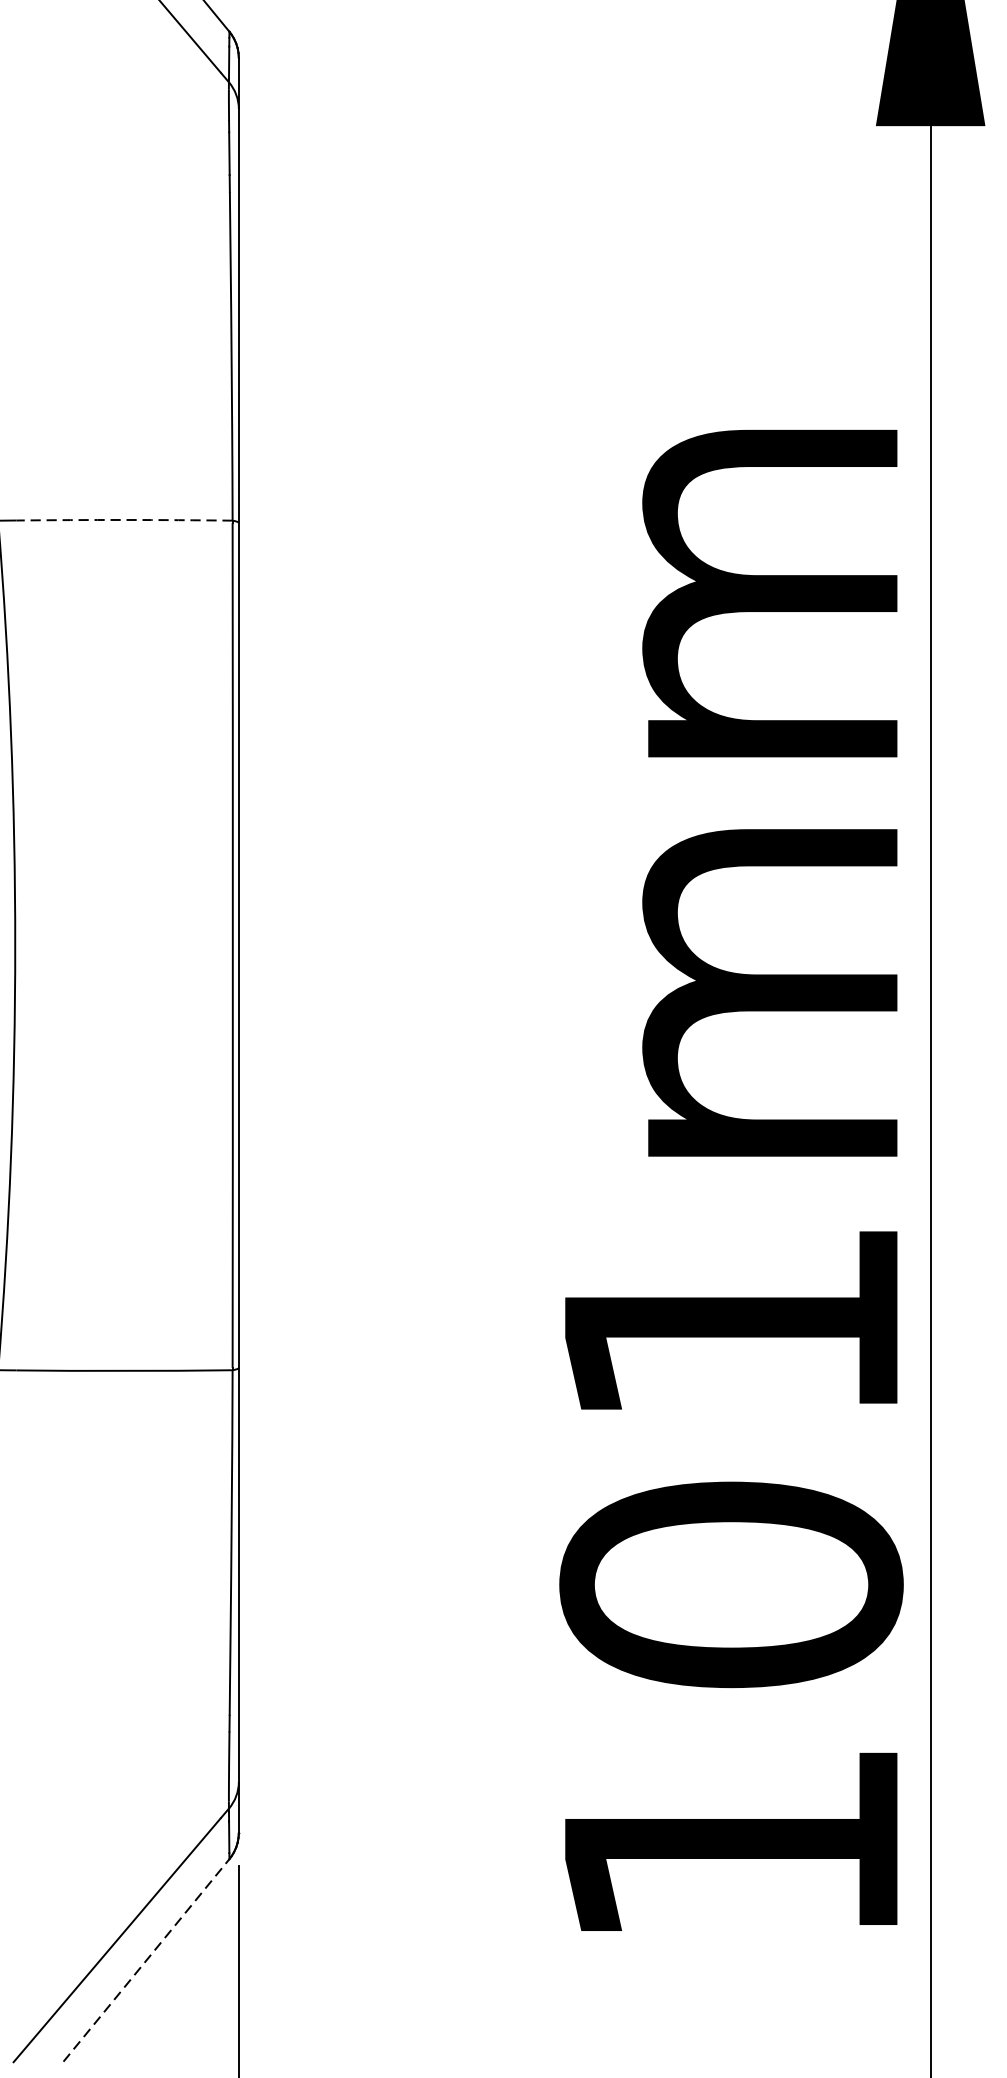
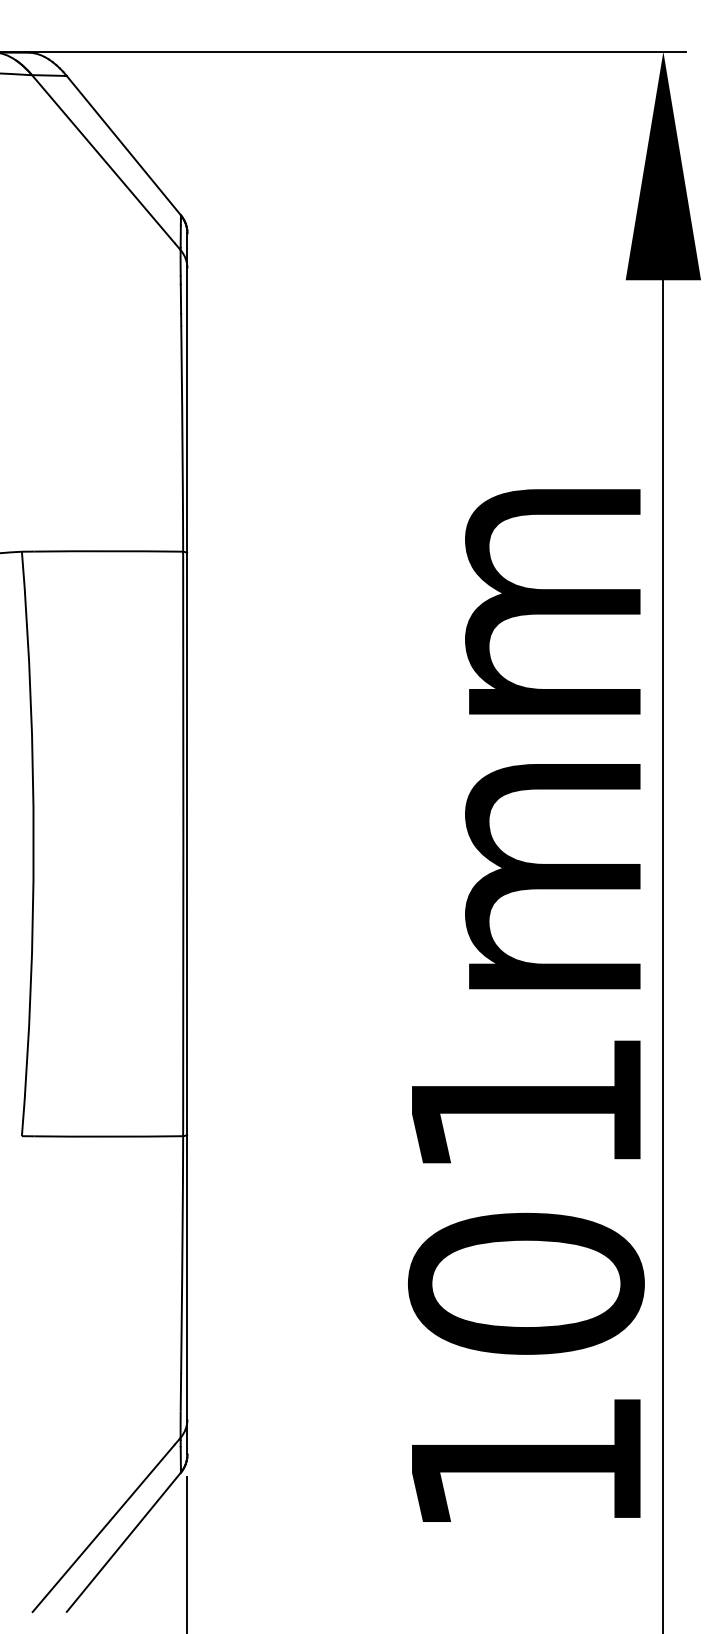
arc: (124, 520) -> (108, 551), dashed -> solid
line: (147, 1959) -> (124, 1541), dashed -> solid

